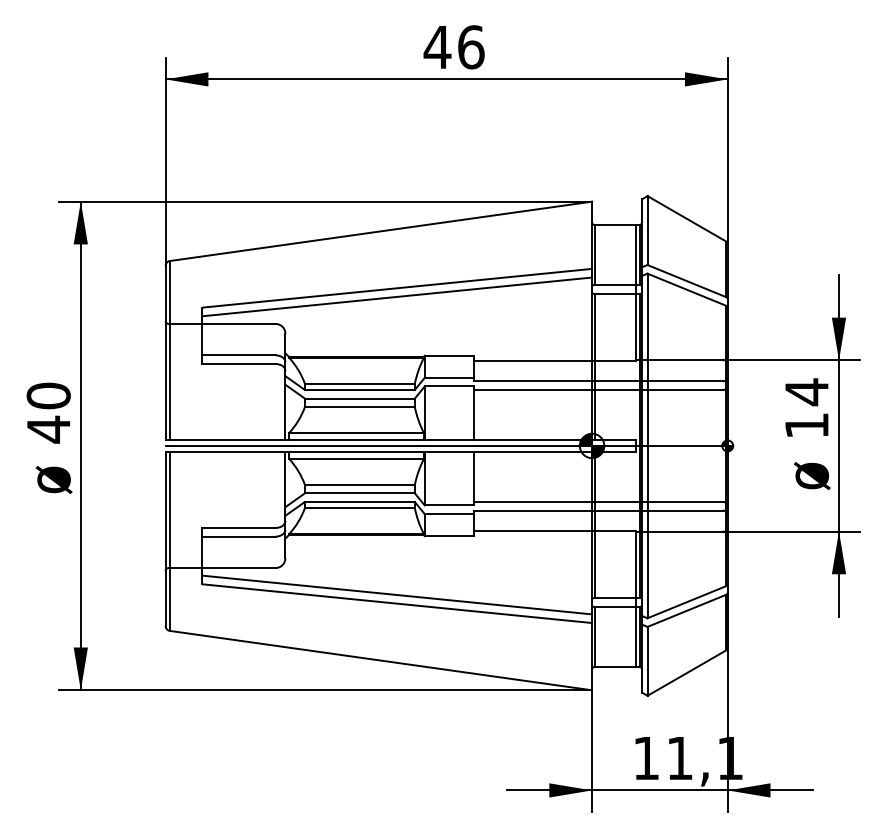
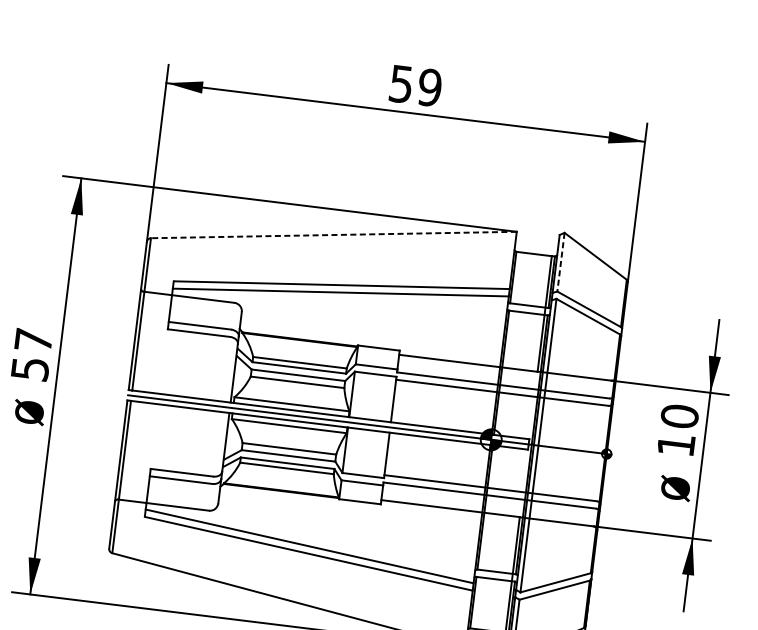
text: (453, 47) -> (414, 86), 46 -> 59
line: (380, 231) -> (333, 235), solid -> dashed
line: (647, 231) -> (560, 263), solid -> dashed
text: (806, 392) -> (679, 416), 14 -> 10
text: (48, 412) -> (31, 354), 40 -> 57

